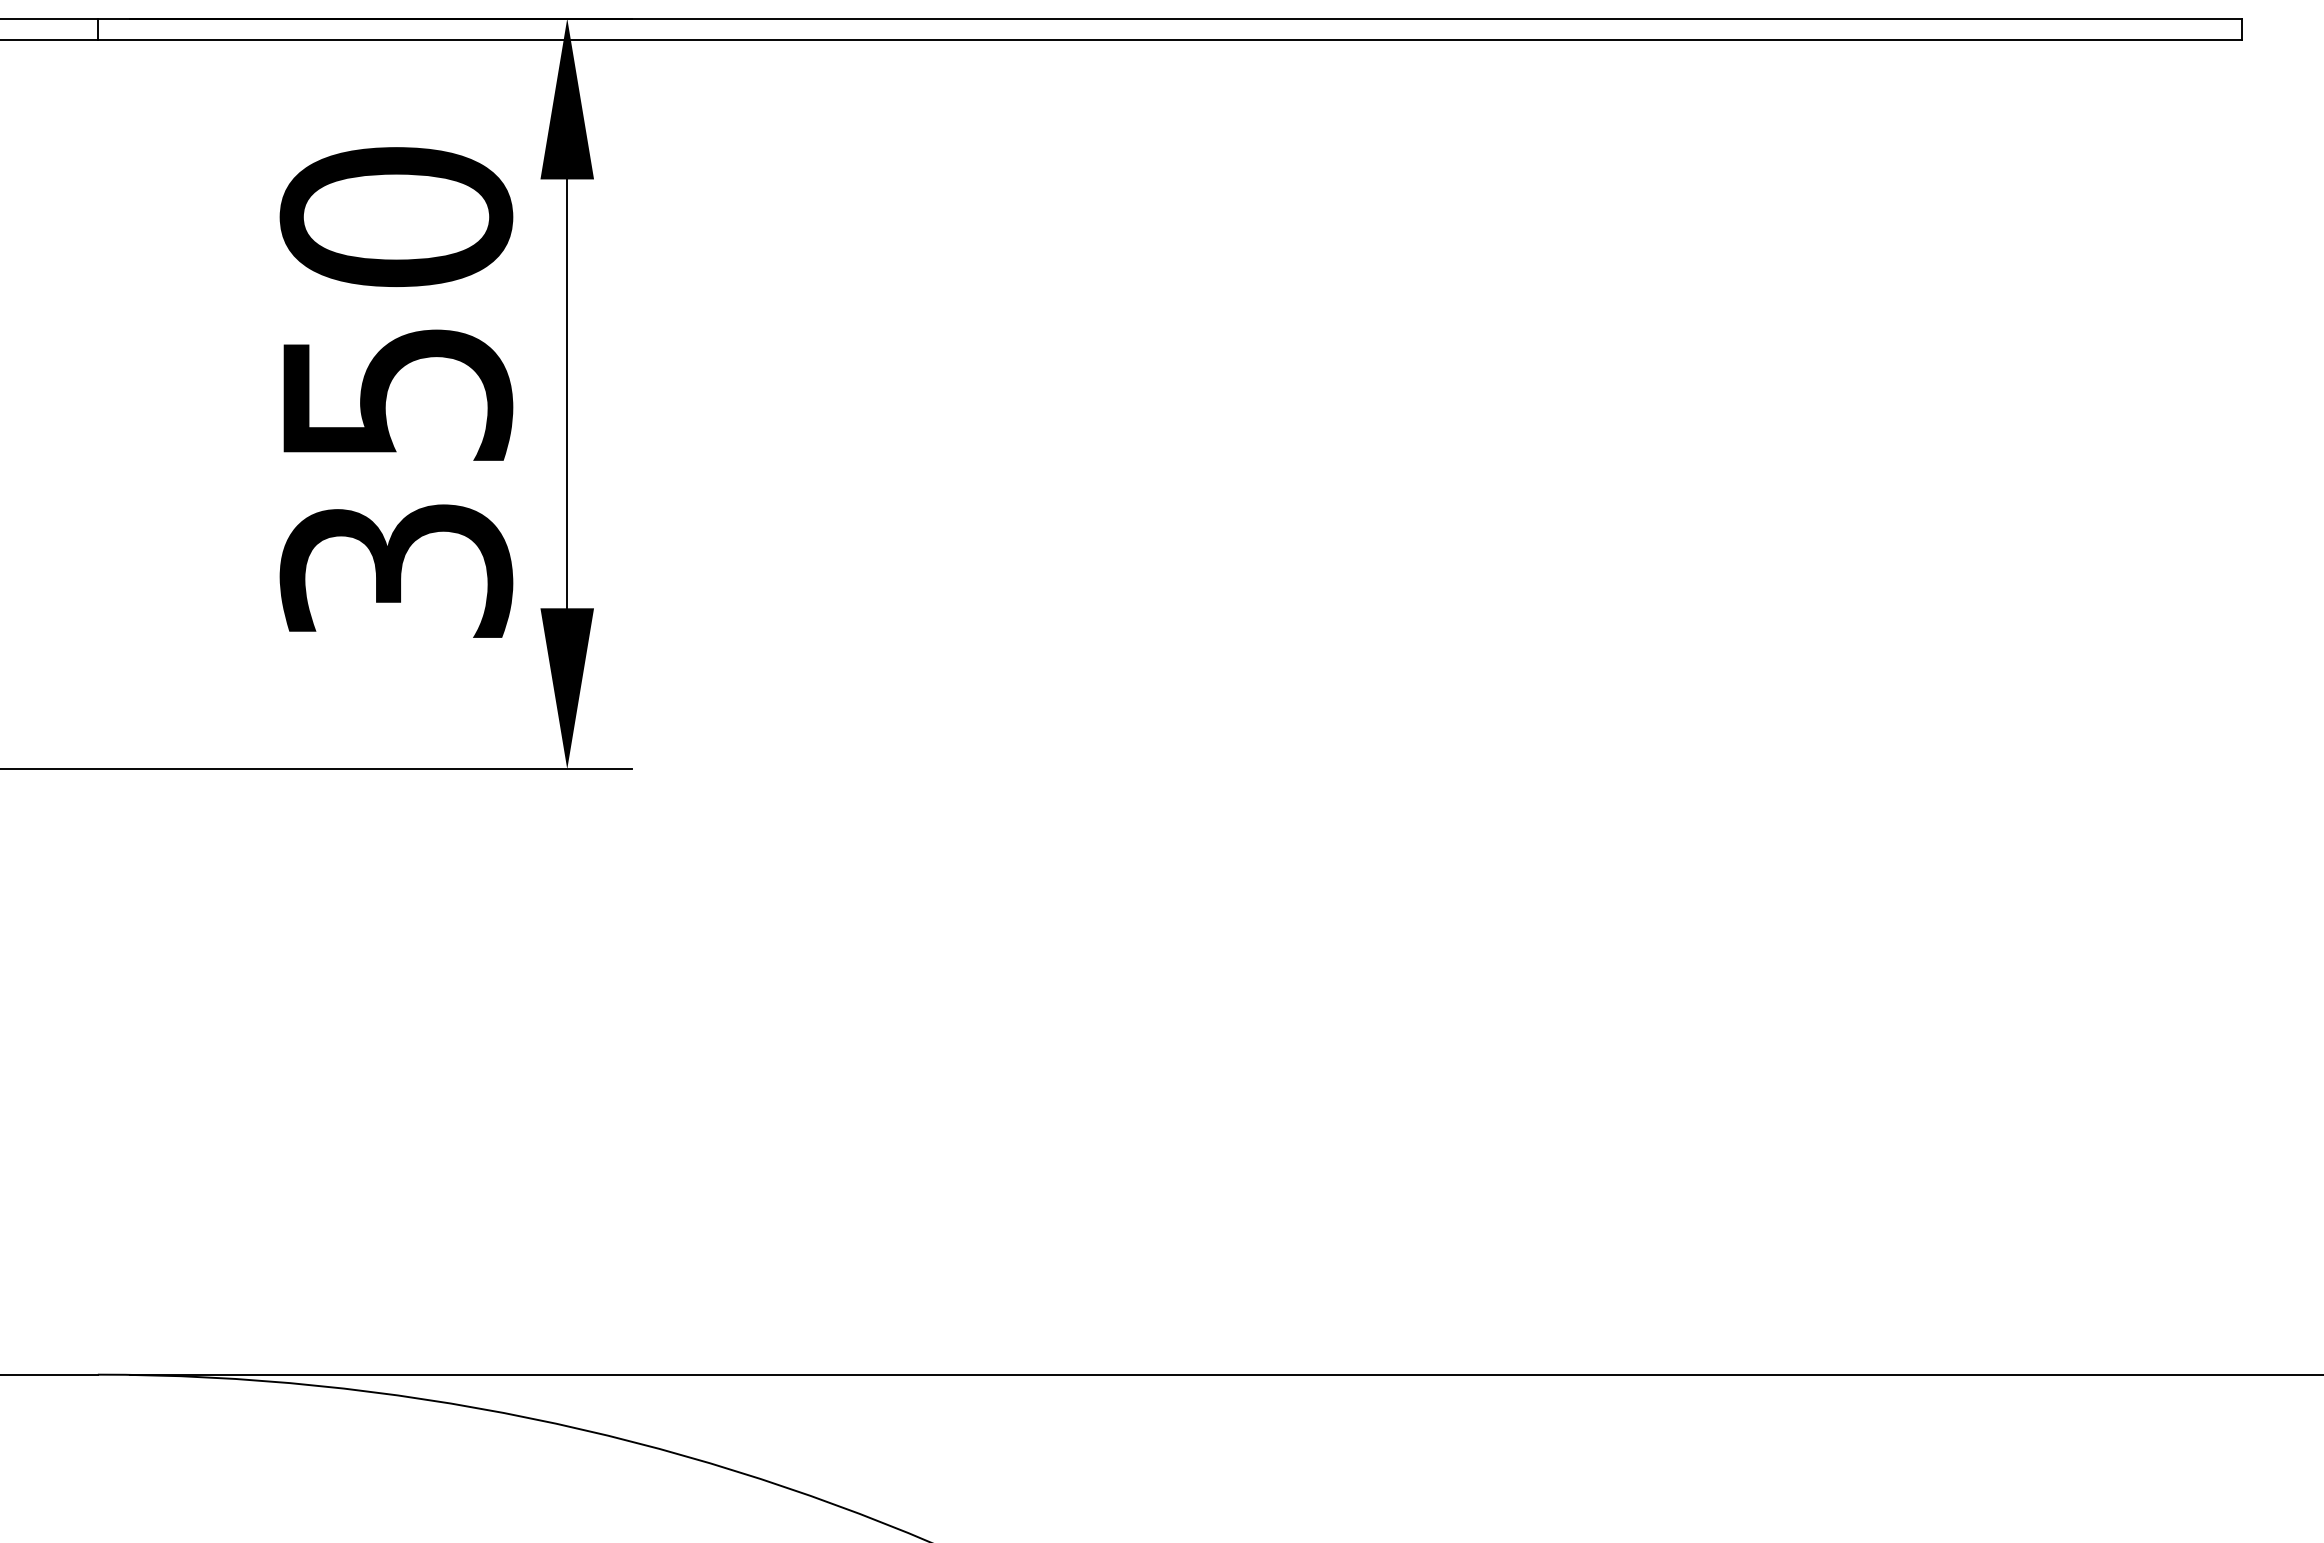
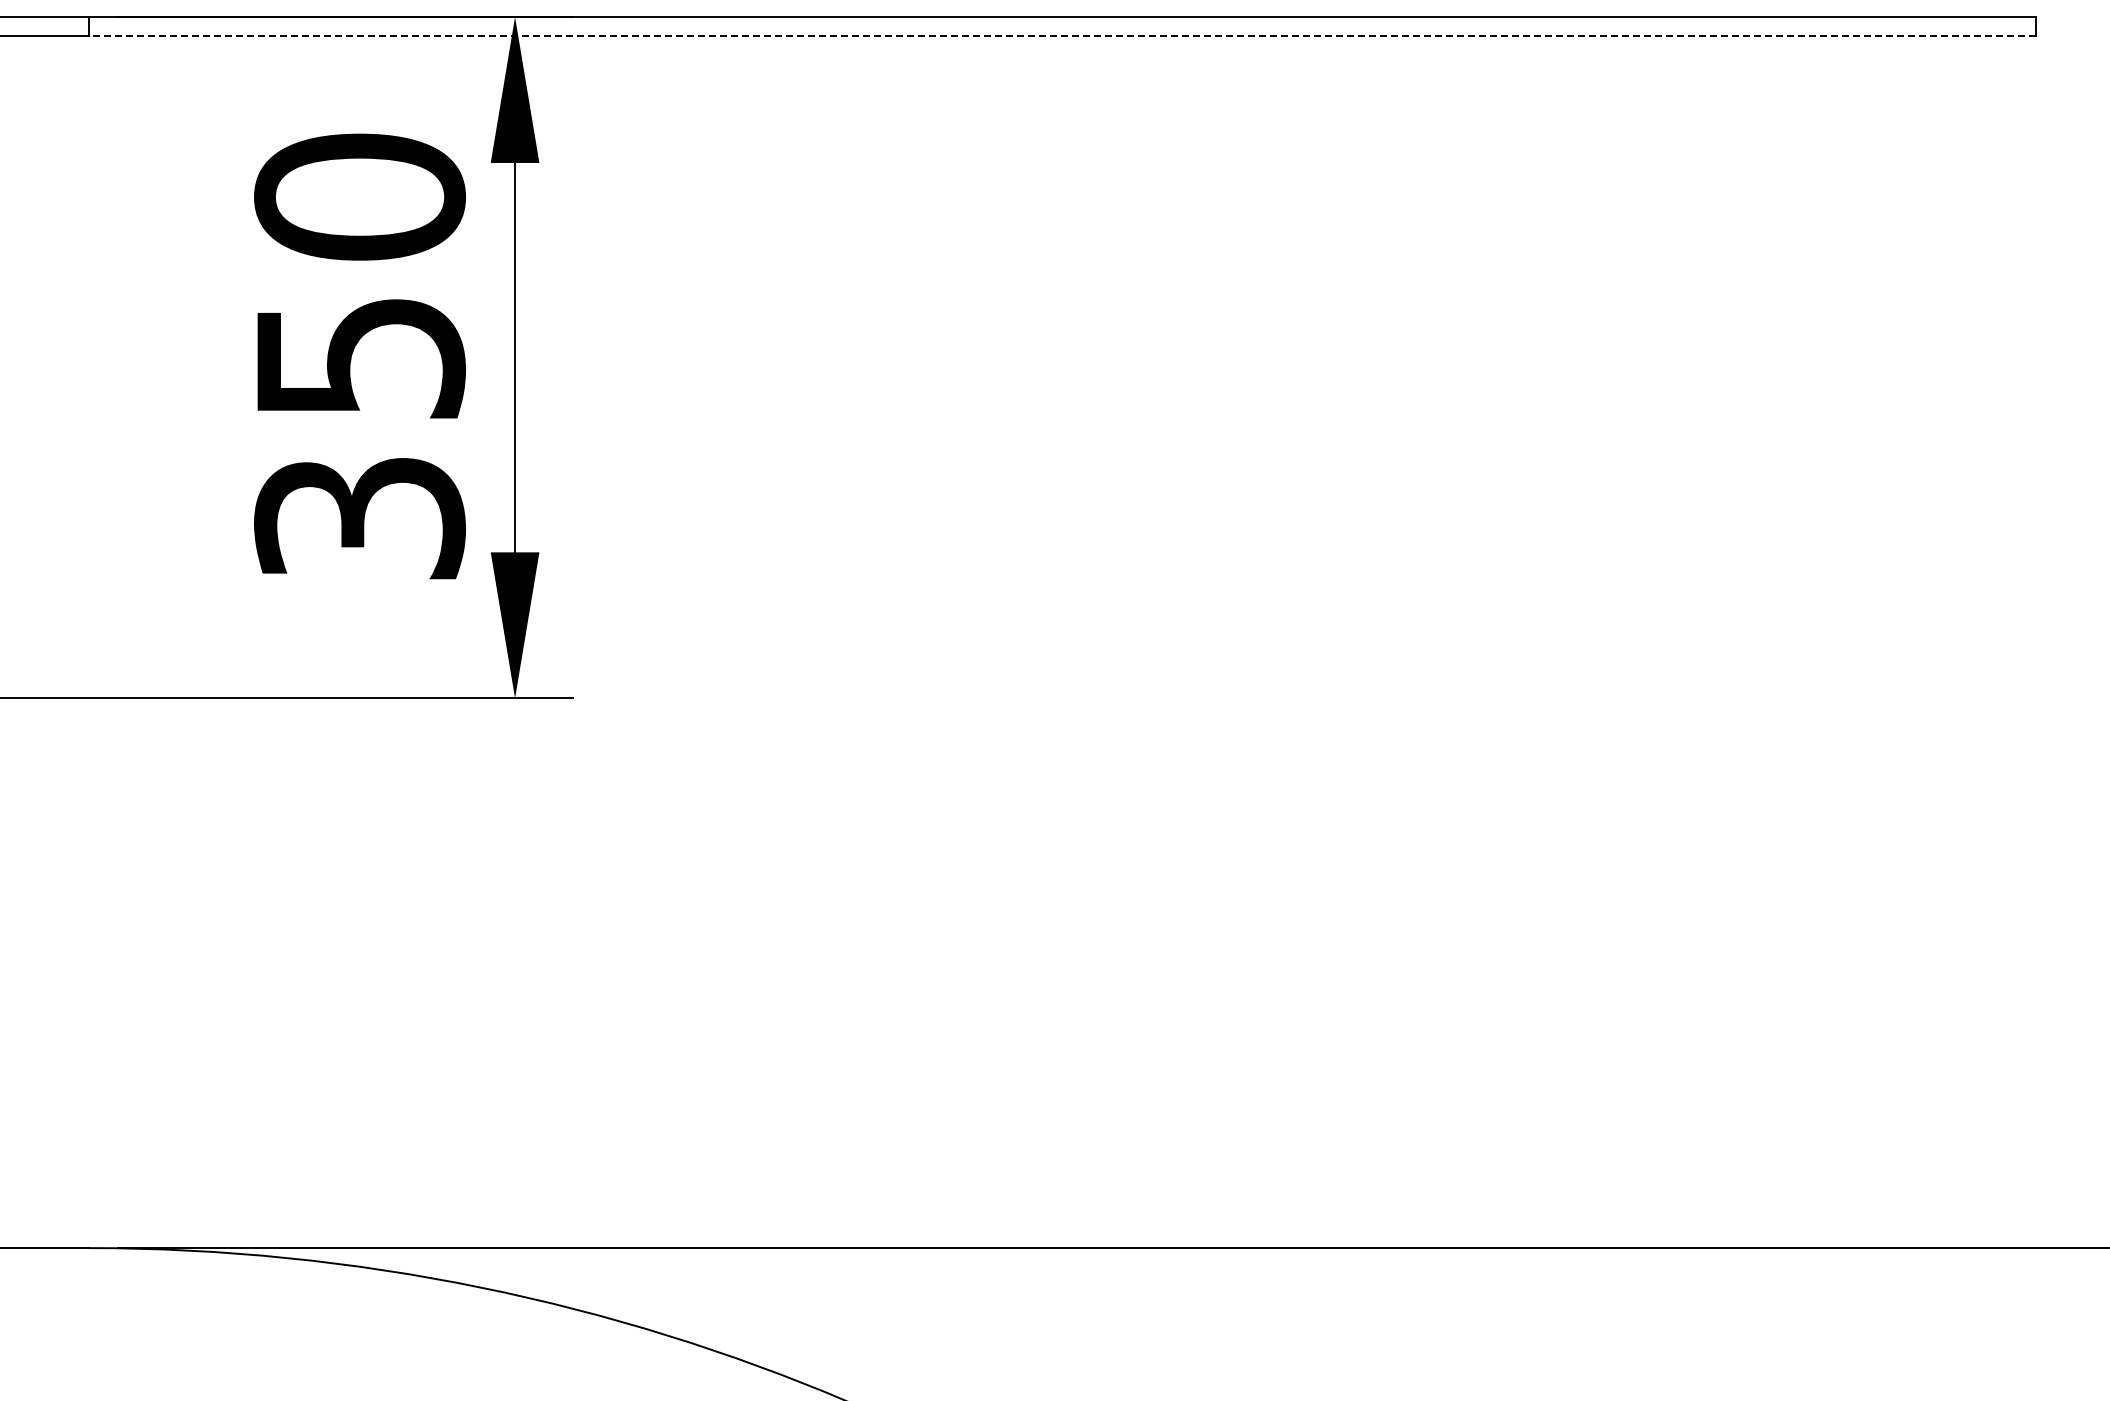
line: (1169, 40) -> (1061, 36), solid -> dashed

